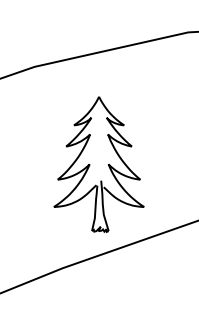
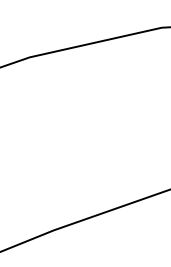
part: (99, 164) -> (85, 141), removed

